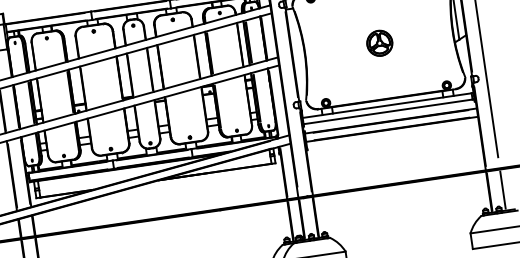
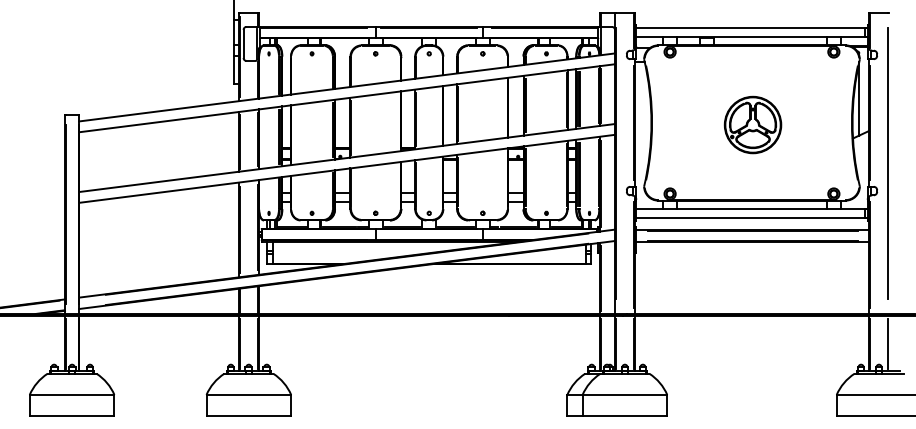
part: (379, 43) -> (752, 124), size x1.67

